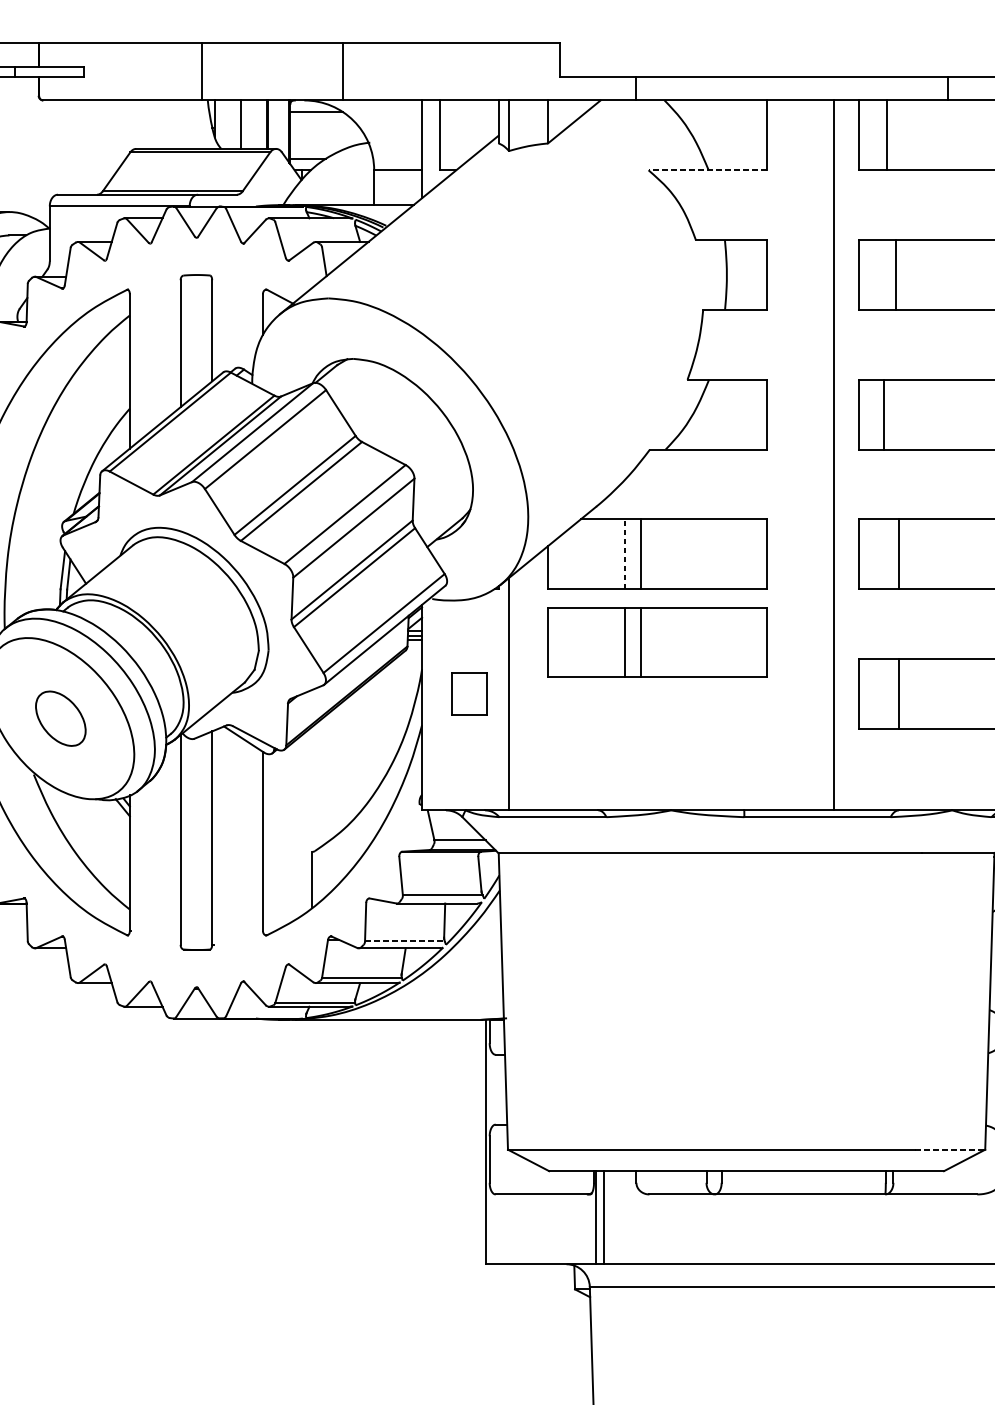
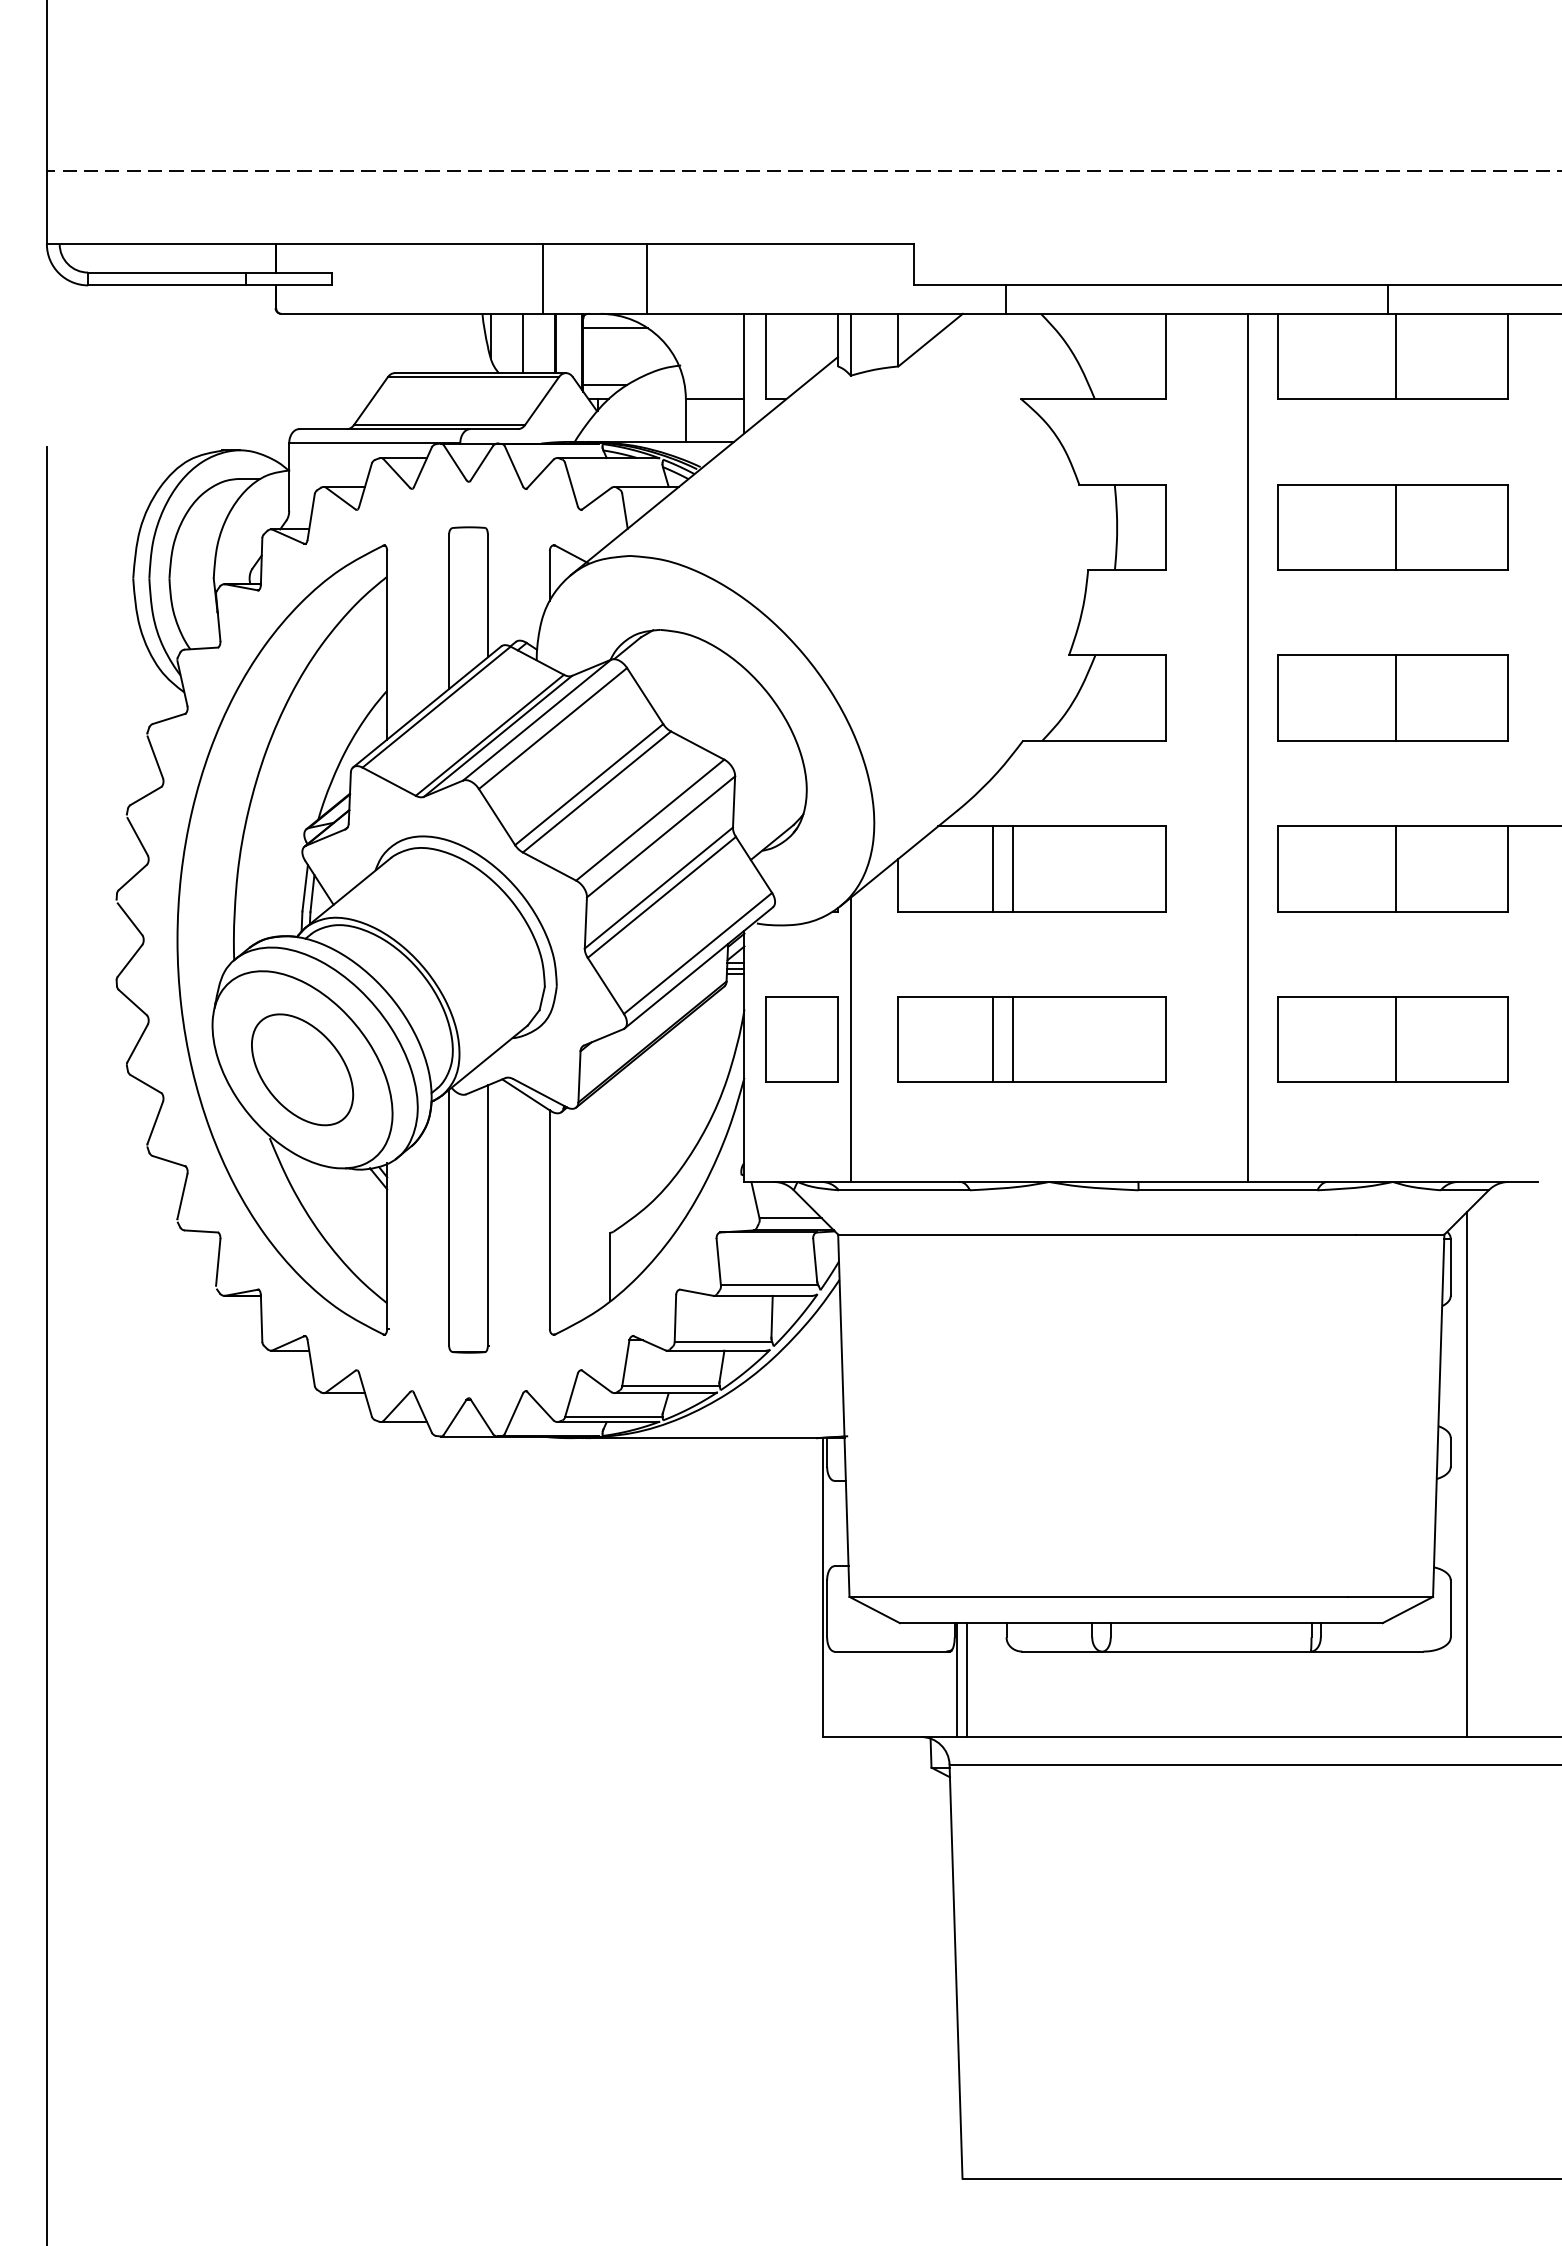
line: (202, 71) -> (542, 278), moved
line: (887, 135) -> (1396, 356), moved
line: (707, 170) -> (1093, 399), dashed -> solid
line: (896, 275) -> (1396, 527), moved
line: (884, 414) -> (1396, 697), moved
line: (624, 554) -> (992, 868), dashed -> solid
line: (899, 554) -> (1396, 868), moved
part: (656, 642) -> (1031, 1039), moved
part: (468, 693) -> (801, 1039), size x1.67
line: (899, 693) -> (1396, 1039), moved
part: (60, 718) -> (302, 1069), size x1.67
line: (404, 941) -> (723, 1342), dashed -> solid
line: (950, 1149) -> (1390, 1596), dashed -> solid

